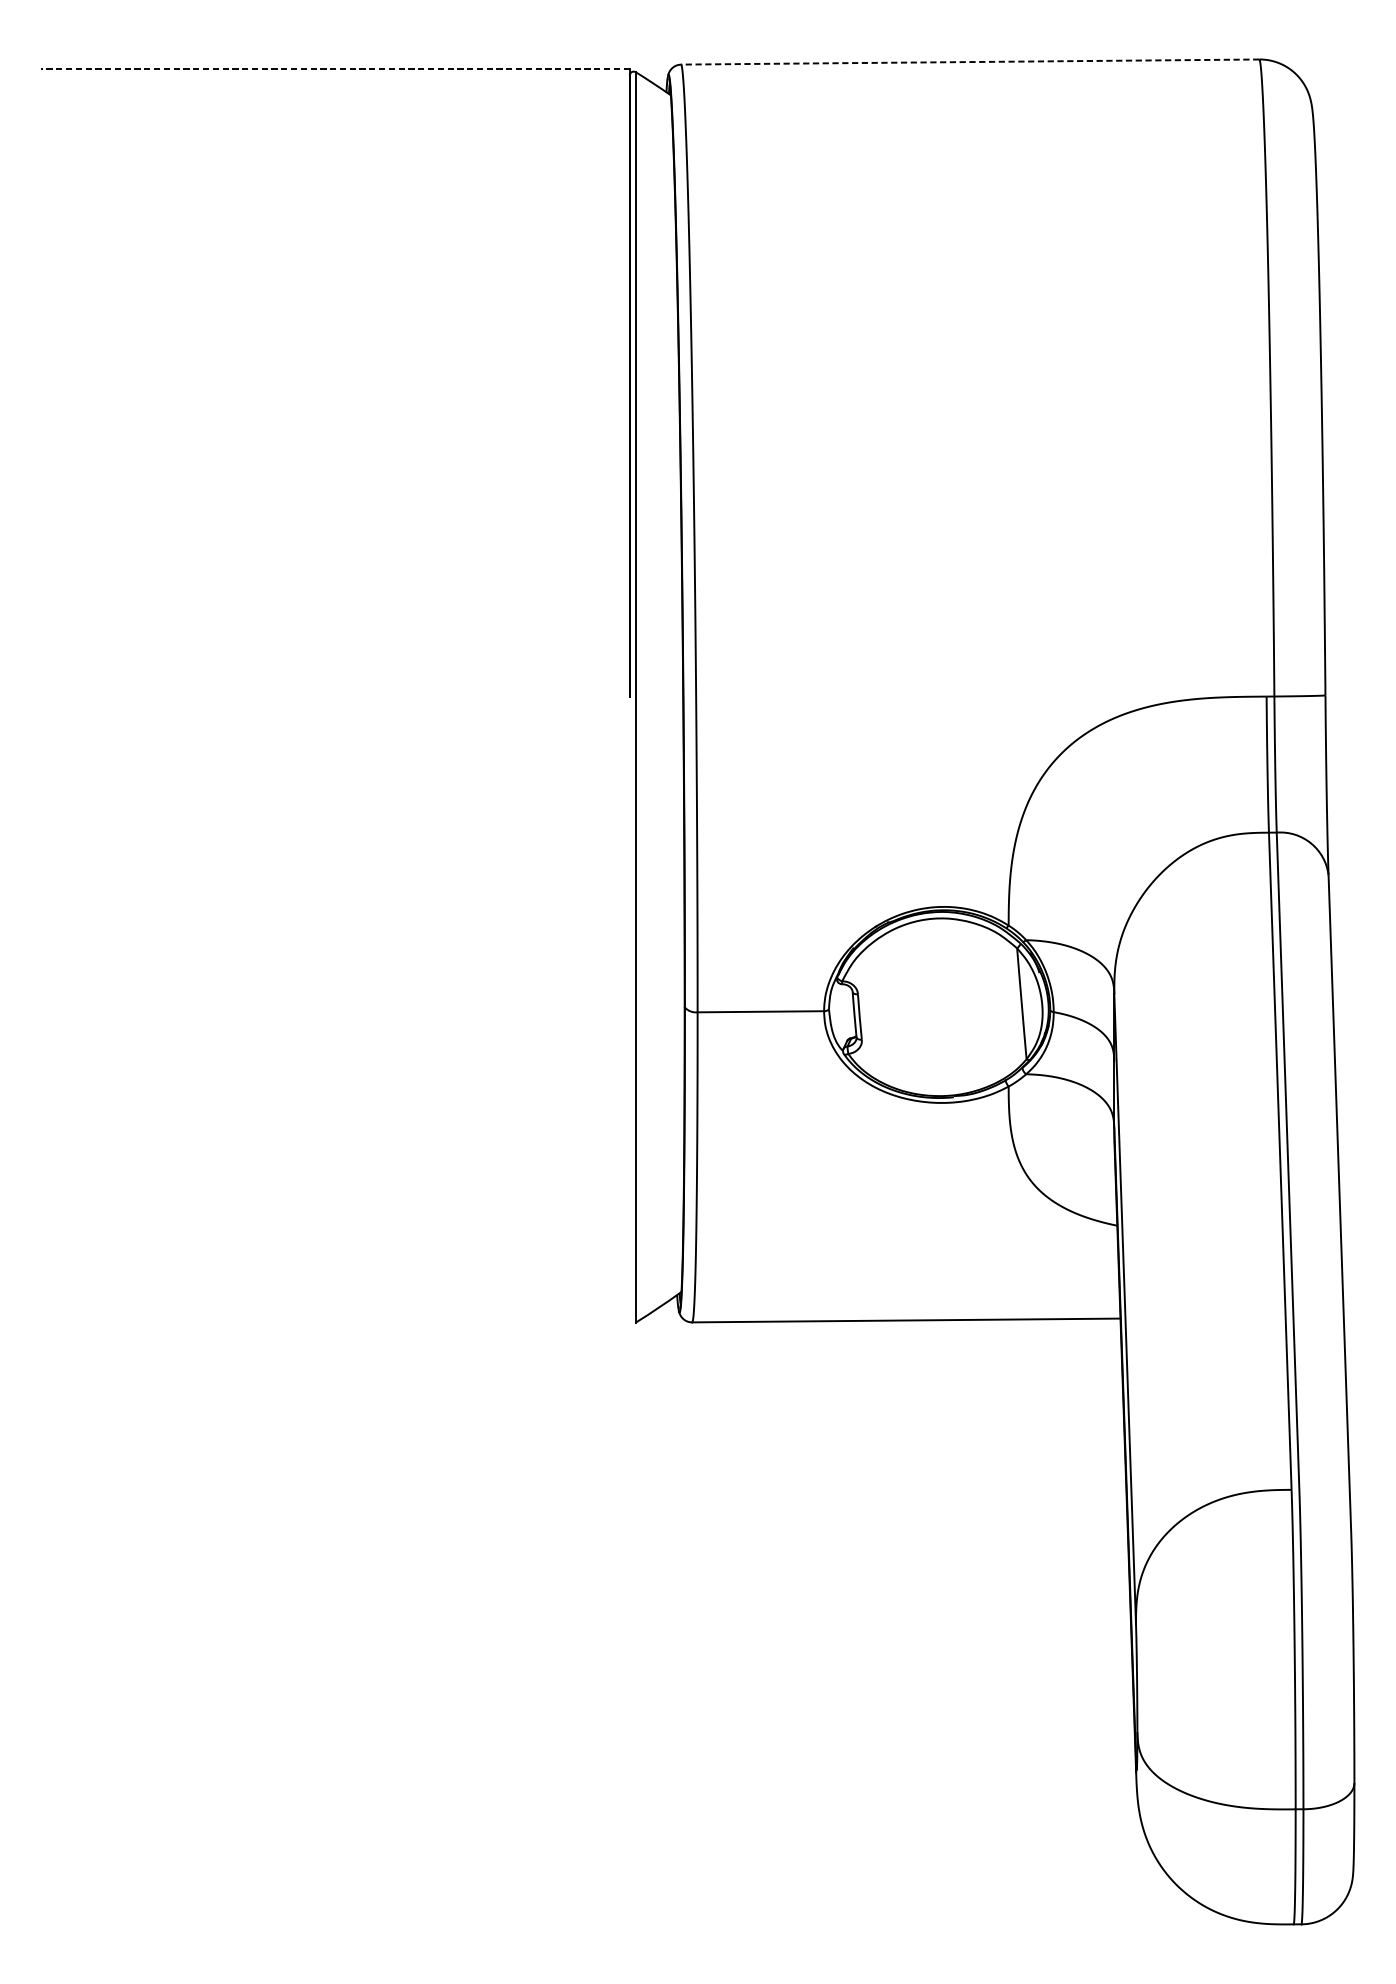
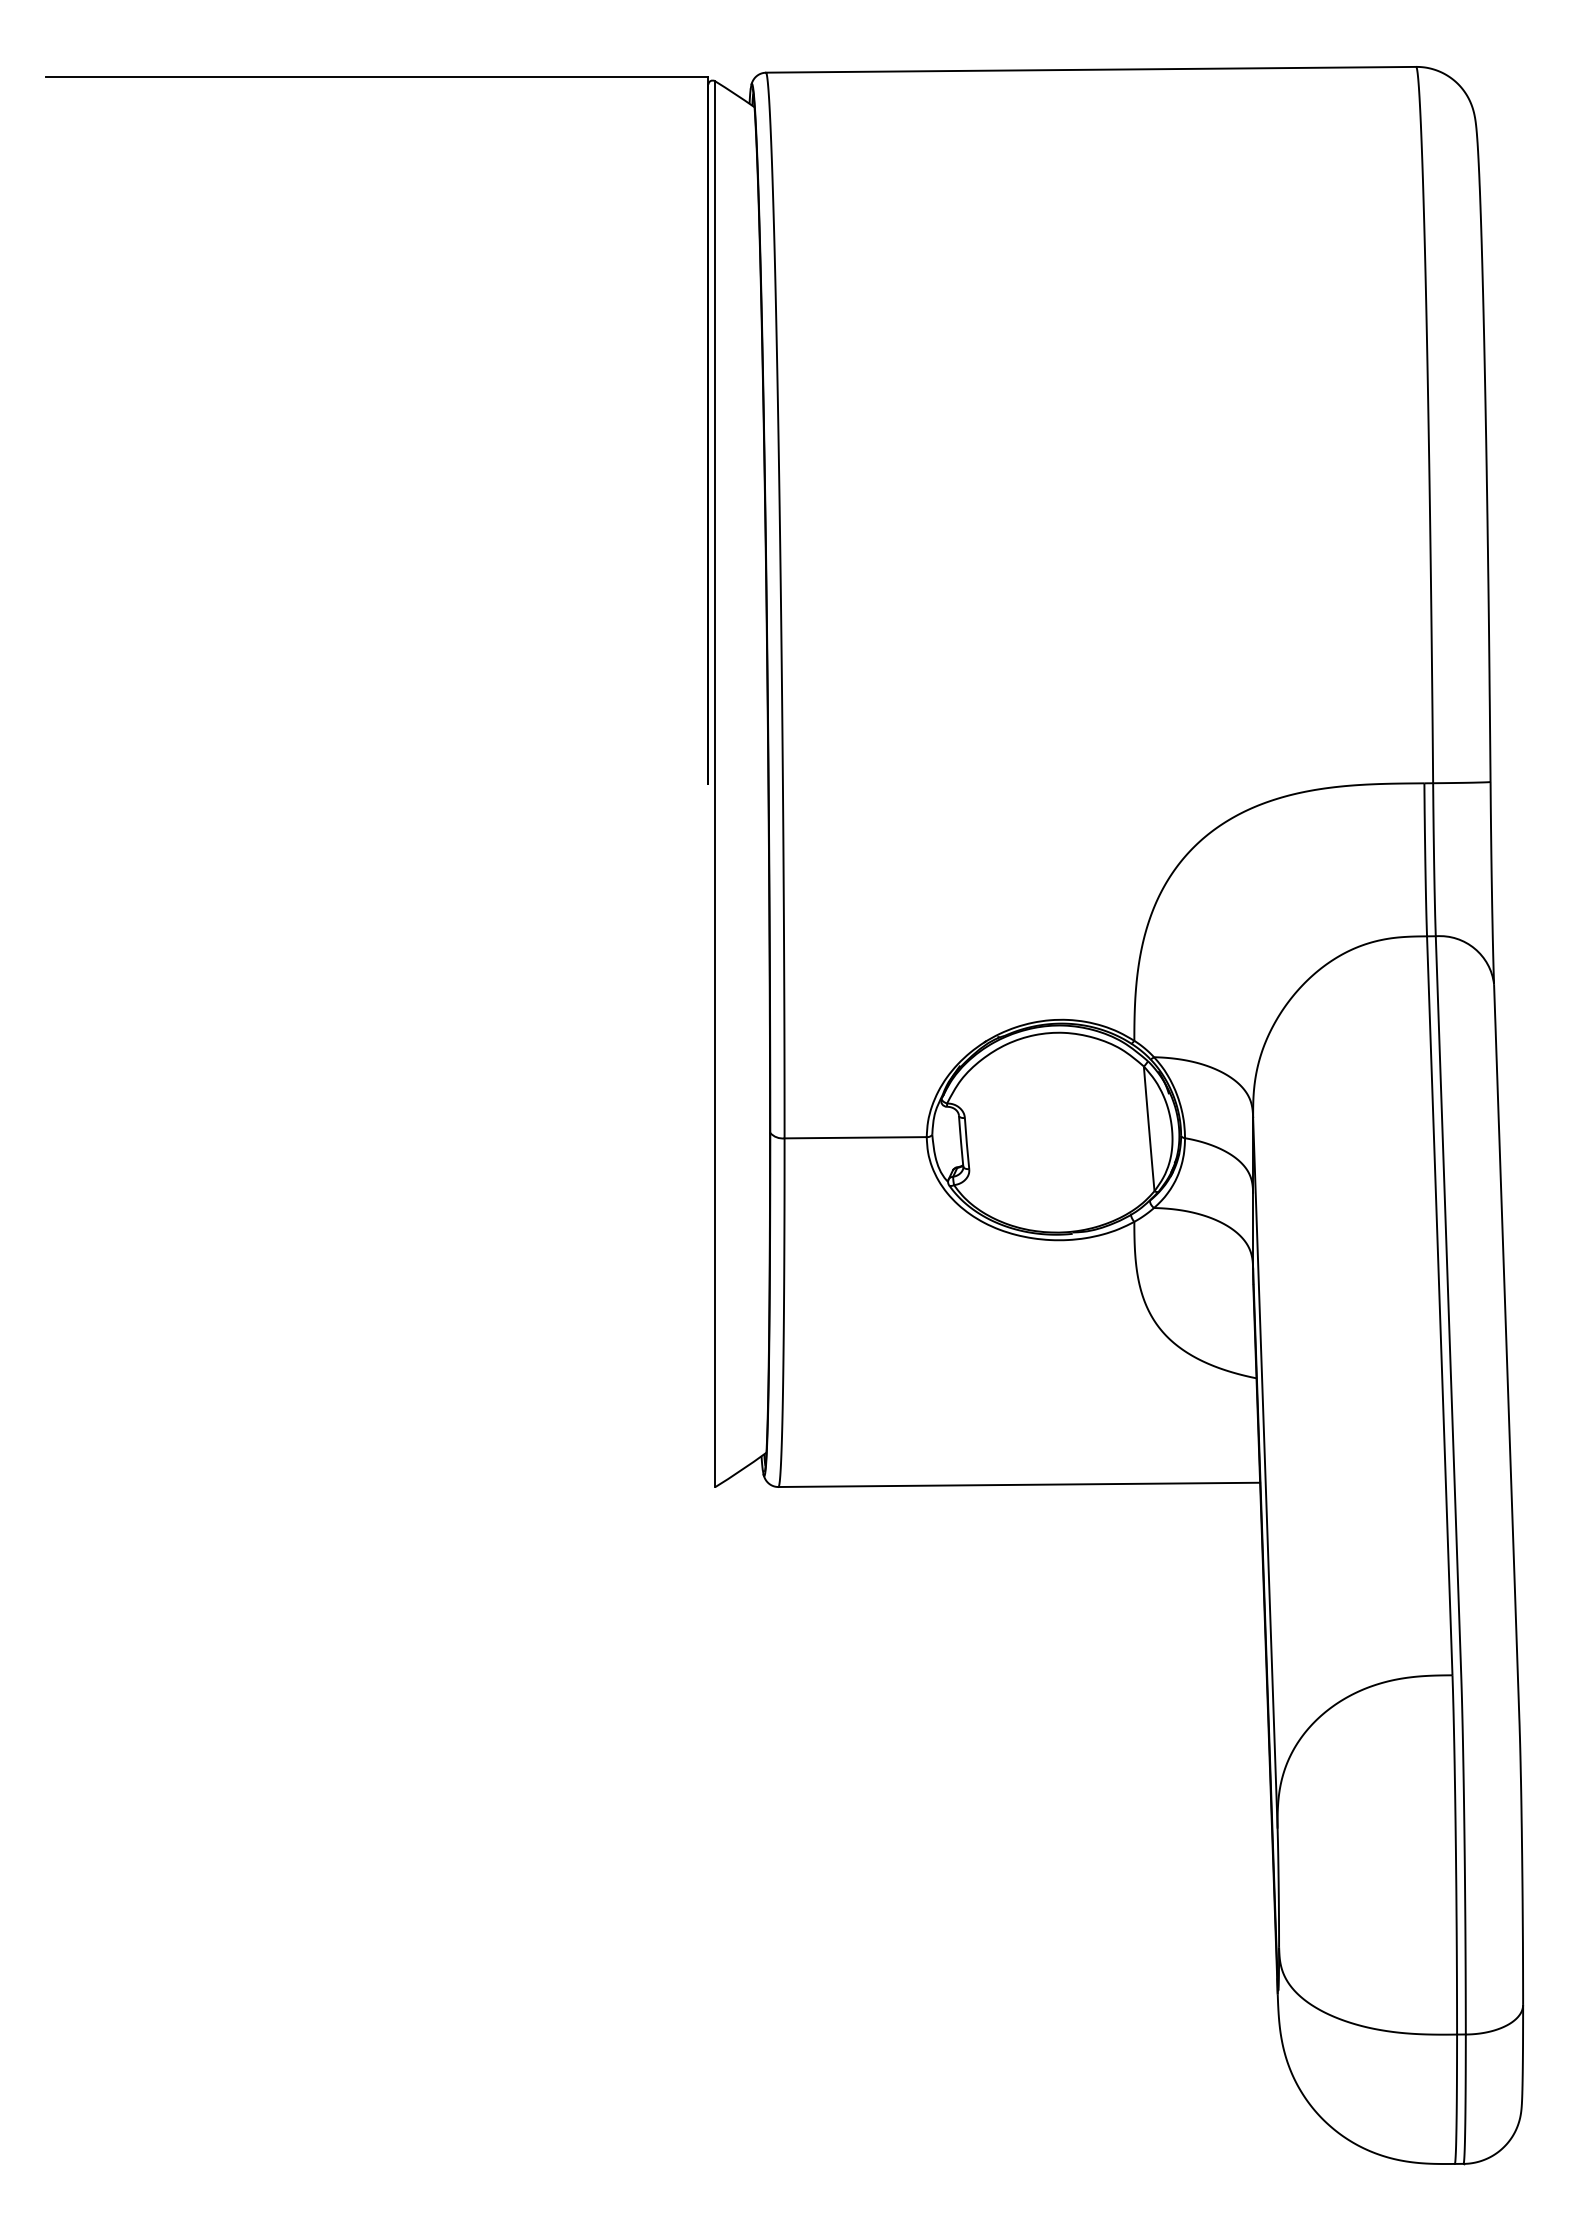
line: (969, 61) -> (1090, 69), dashed -> solid
line: (334, 68) -> (376, 77), dashed -> solid

